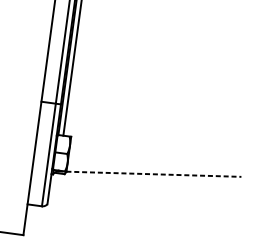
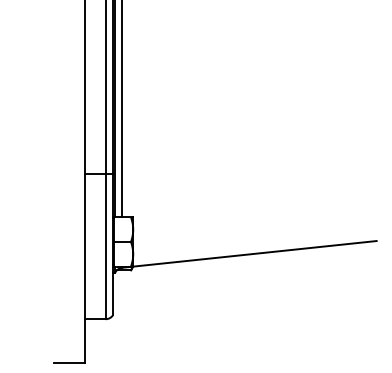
line: (150, 174) -> (249, 254), dashed -> solid

